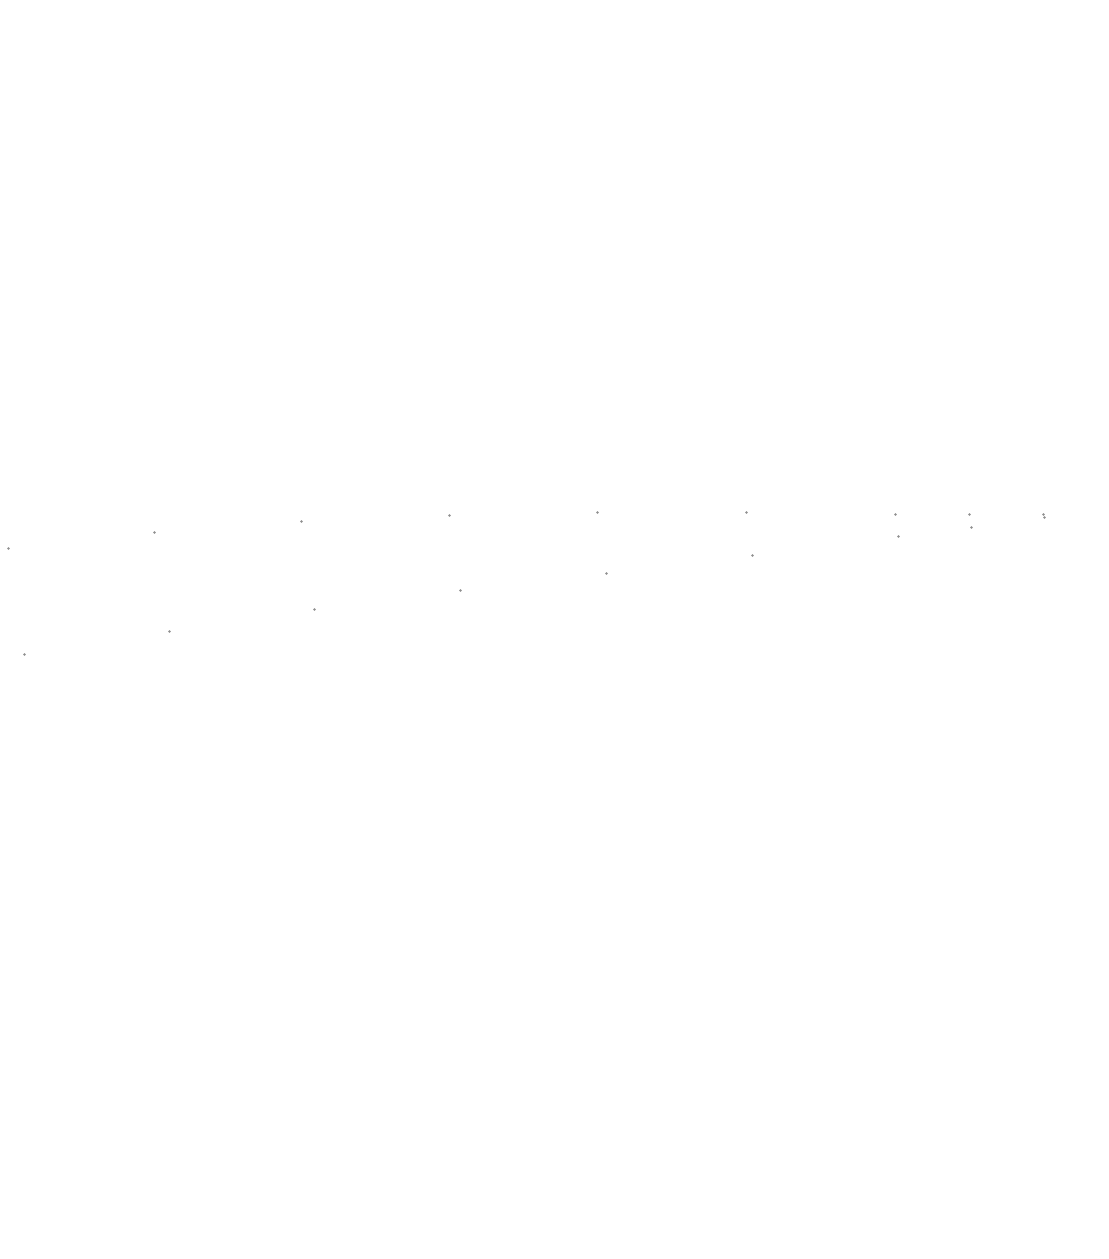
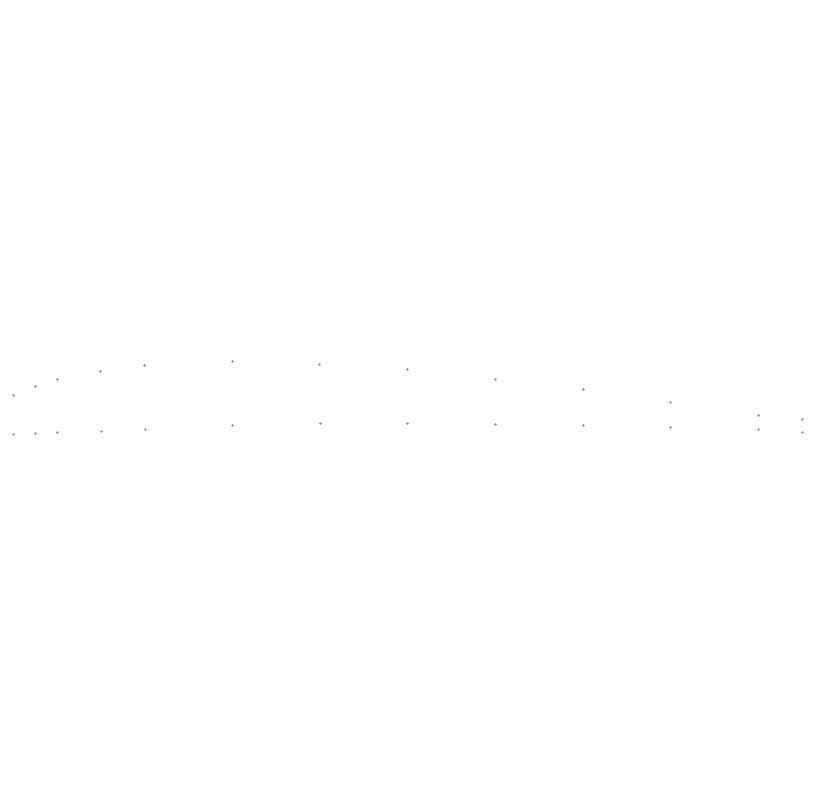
part: (970, 520) -> (802, 425), size x1.6

